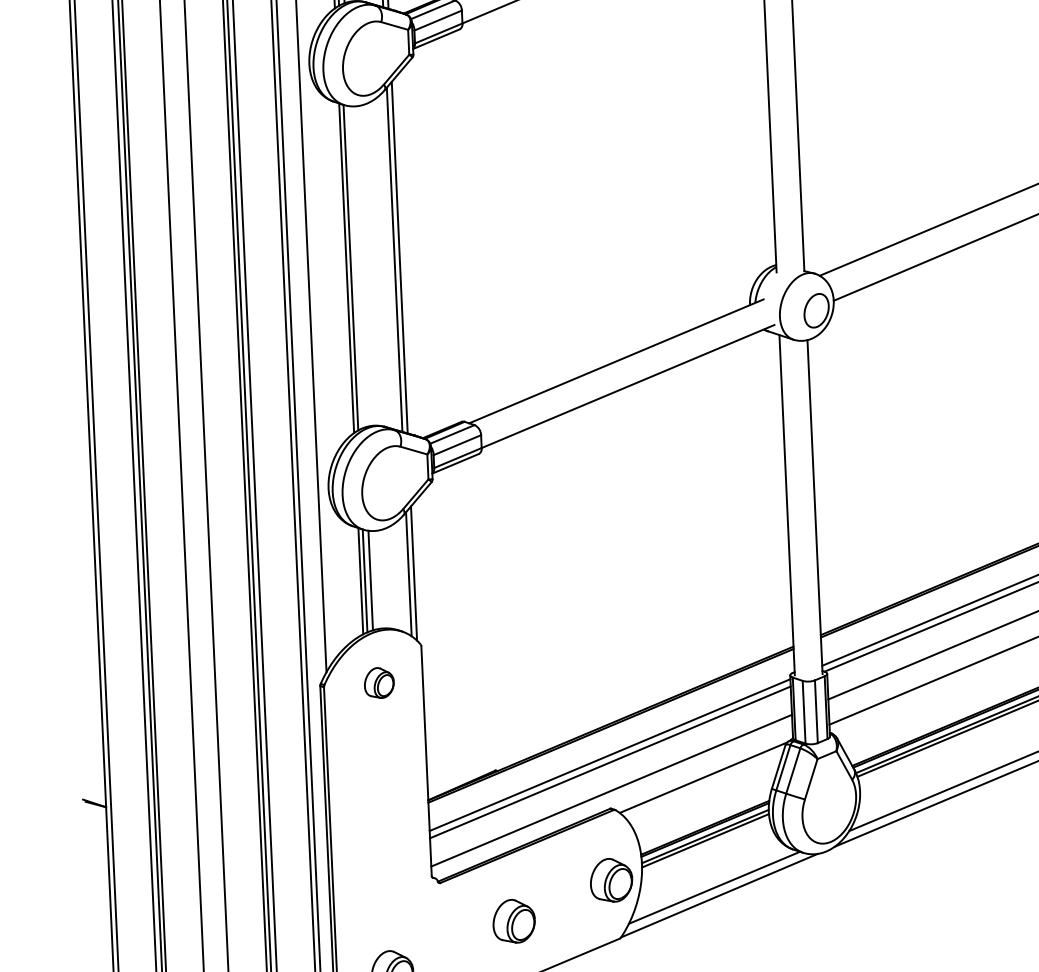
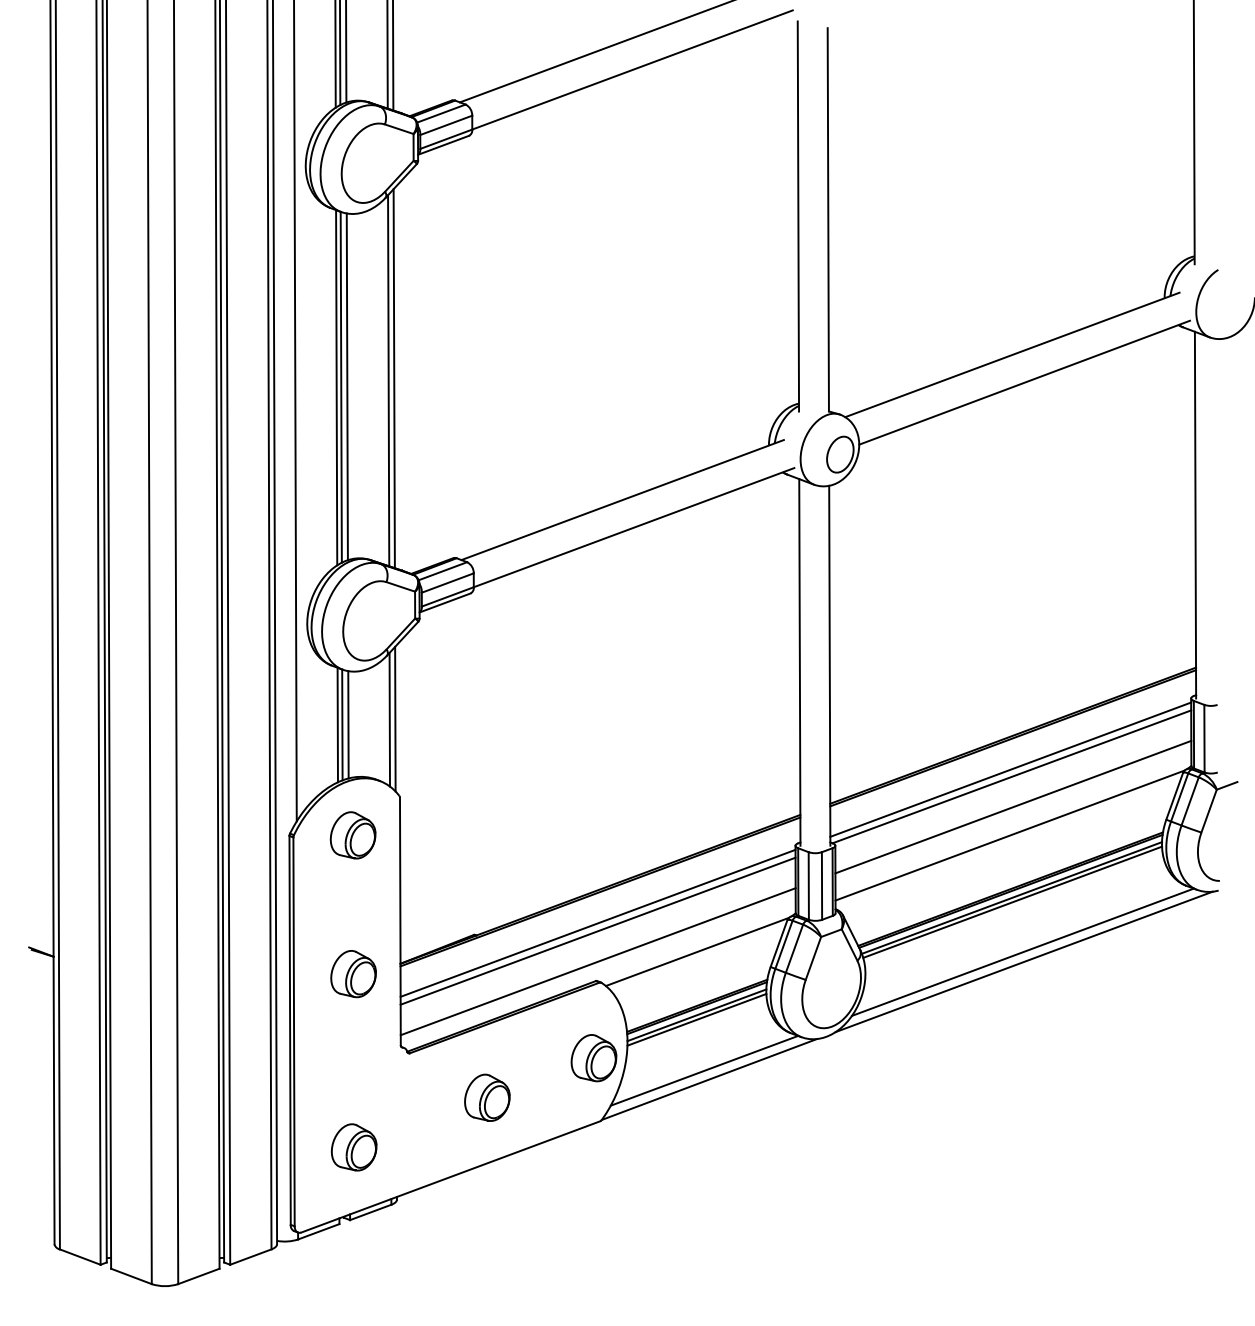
line: (355, 266) -> (346, 386), added
part: (378, 683) -> (352, 835), size x1.43
part: (385, 812) -> (353, 974), added

